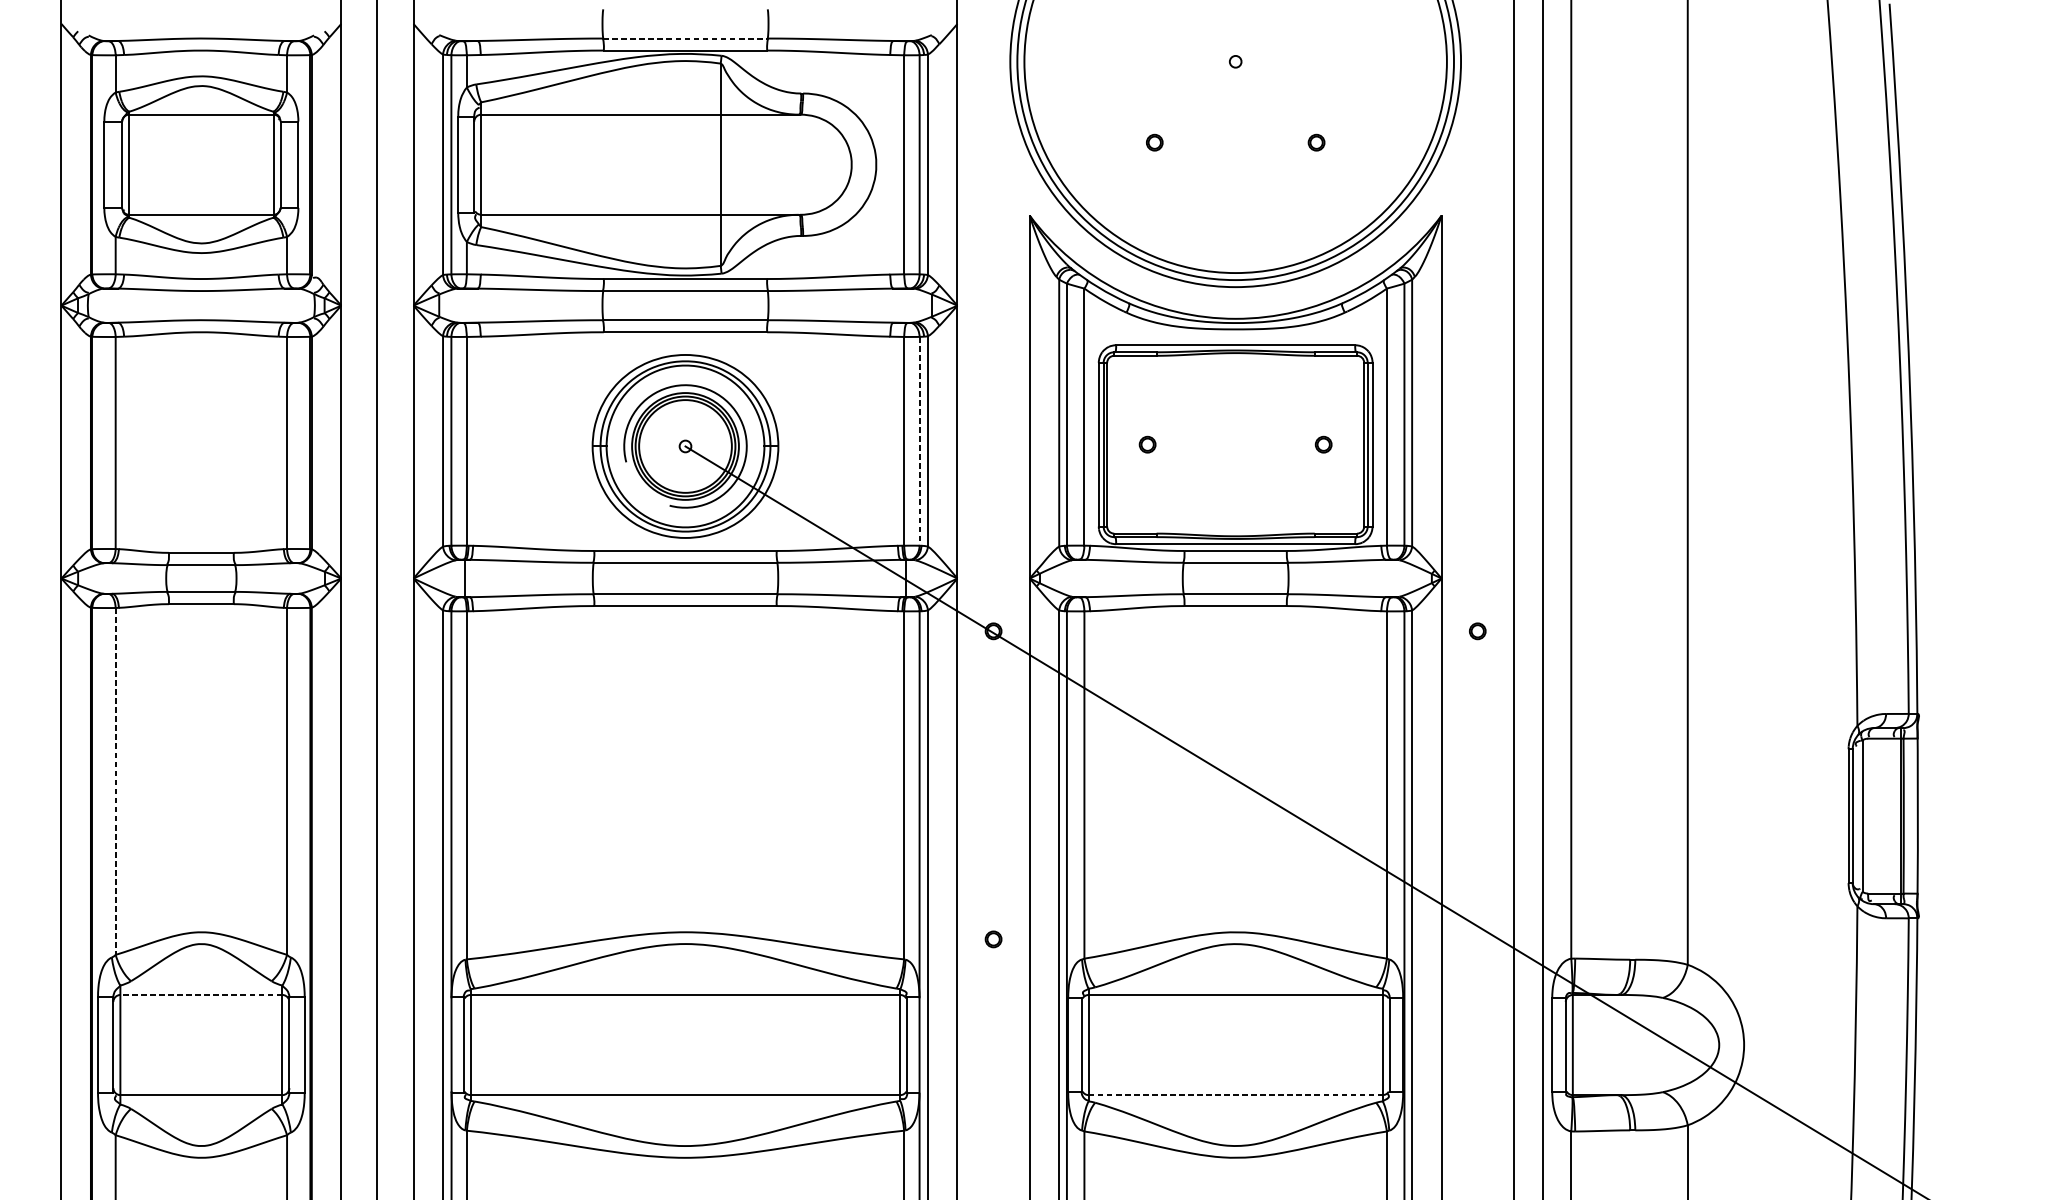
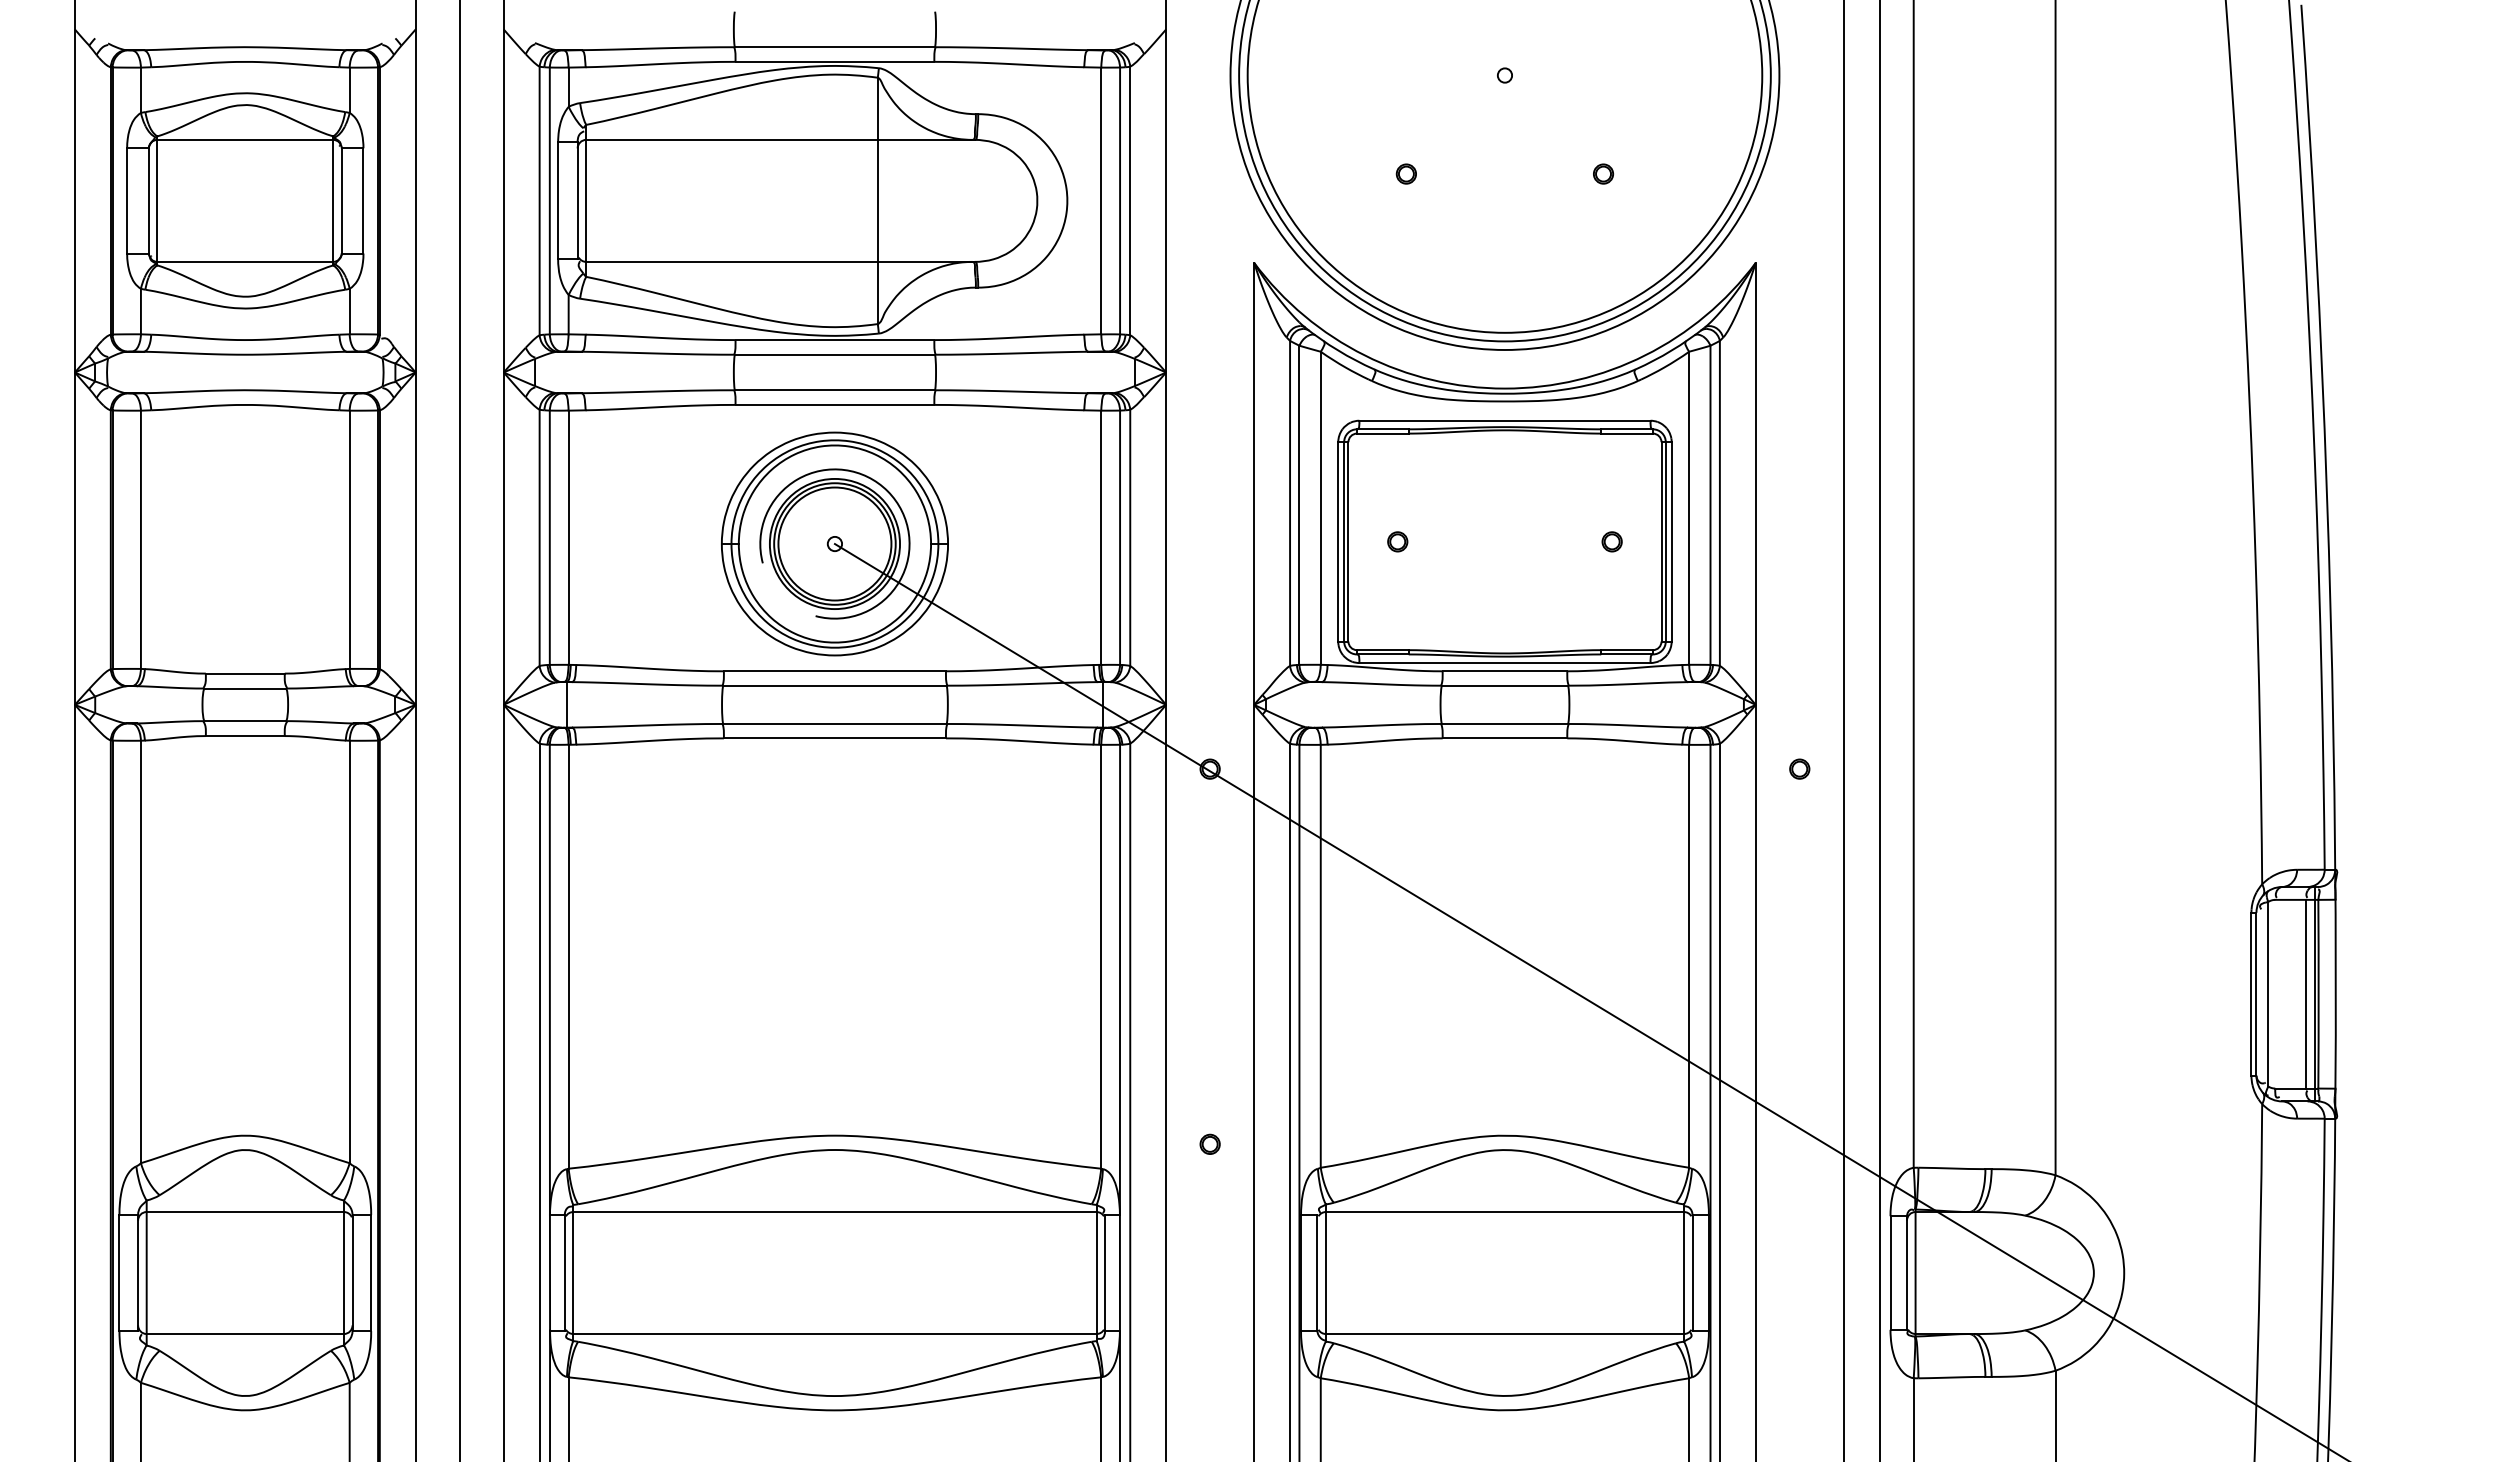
line: (685, 38) -> (835, 47), dashed -> solid
line: (919, 441) -> (1120, 538), dashed -> solid
line: (115, 781) -> (140, 952), dashed -> solid
line: (1892, 815) -> (2305, 993), added
line: (201, 995) -> (245, 1212), dashed -> solid
line: (1236, 1095) -> (1505, 1334), dashed -> solid

